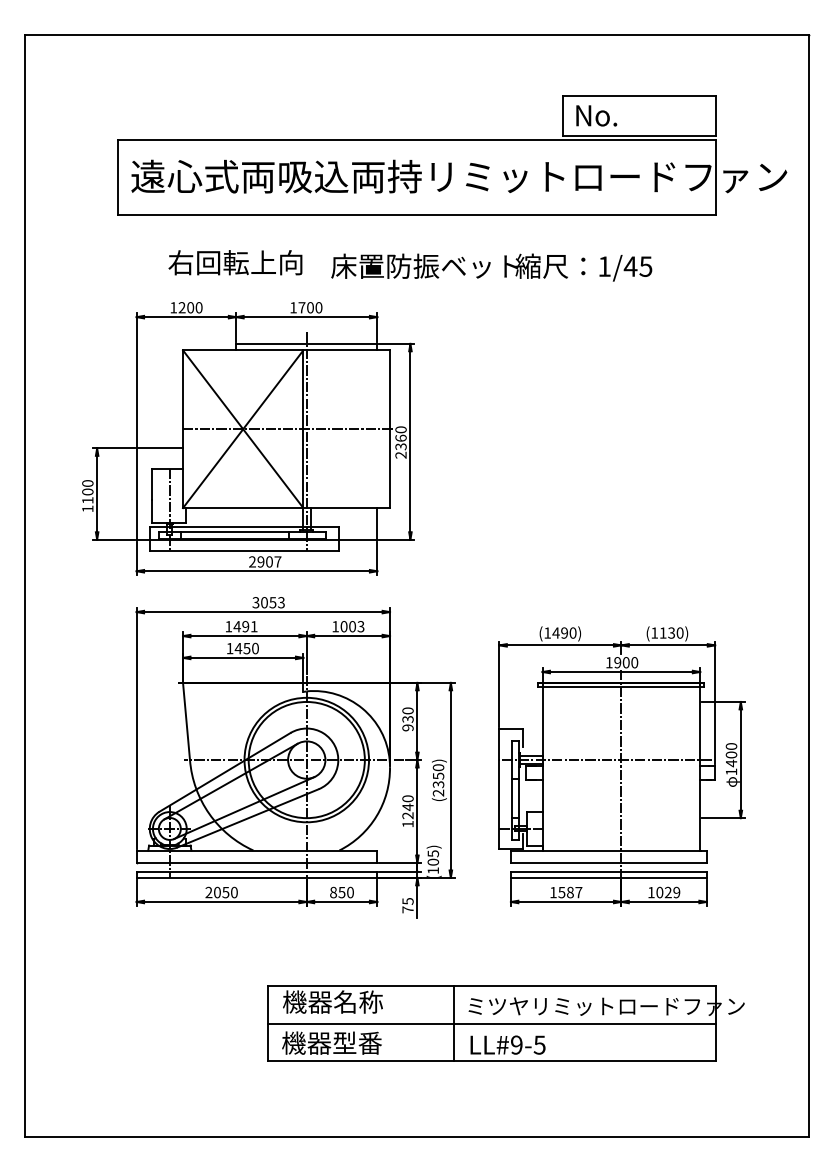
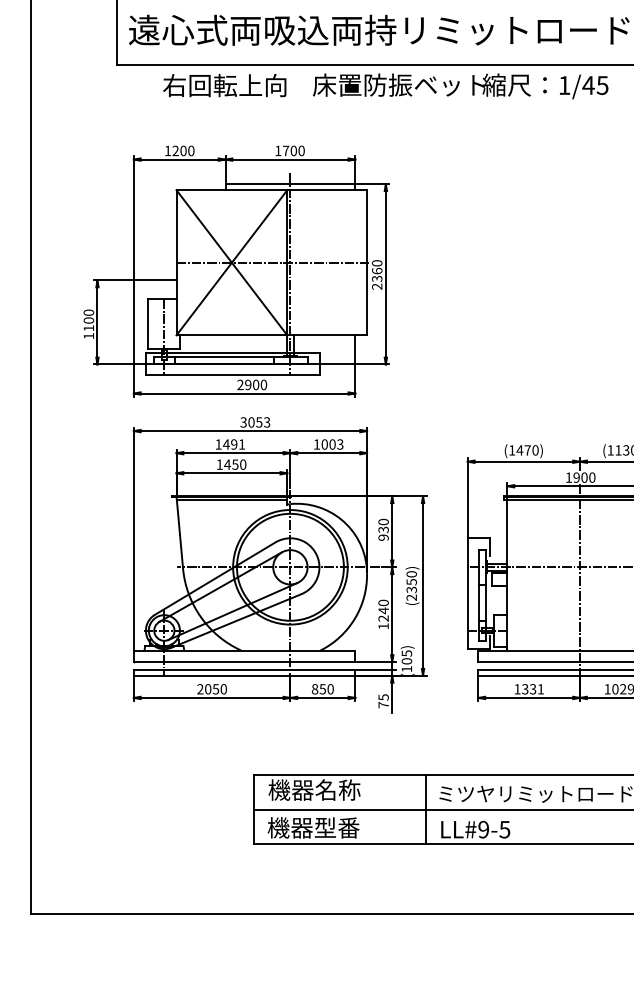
text: (235, 262) -> (224, 85), moved
text: (491, 267) -> (460, 86), moved
text: (277, 561) -> (263, 384), 2907 -> 2900
text: (564, 632) -> (527, 449), (1490) -> (1470)
line: (243, 687) -> (232, 500), added
text: (570, 892) -> (533, 689), 1587 -> 1331

